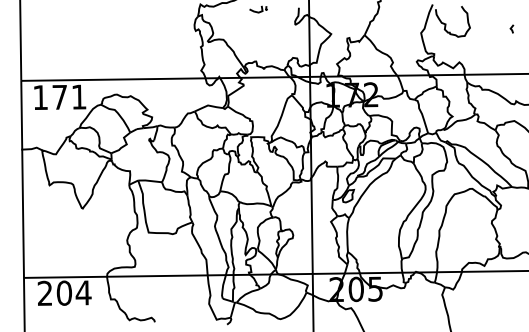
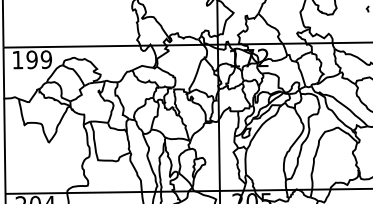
text: (69, 97) -> (39, 59), 171 -> 199

